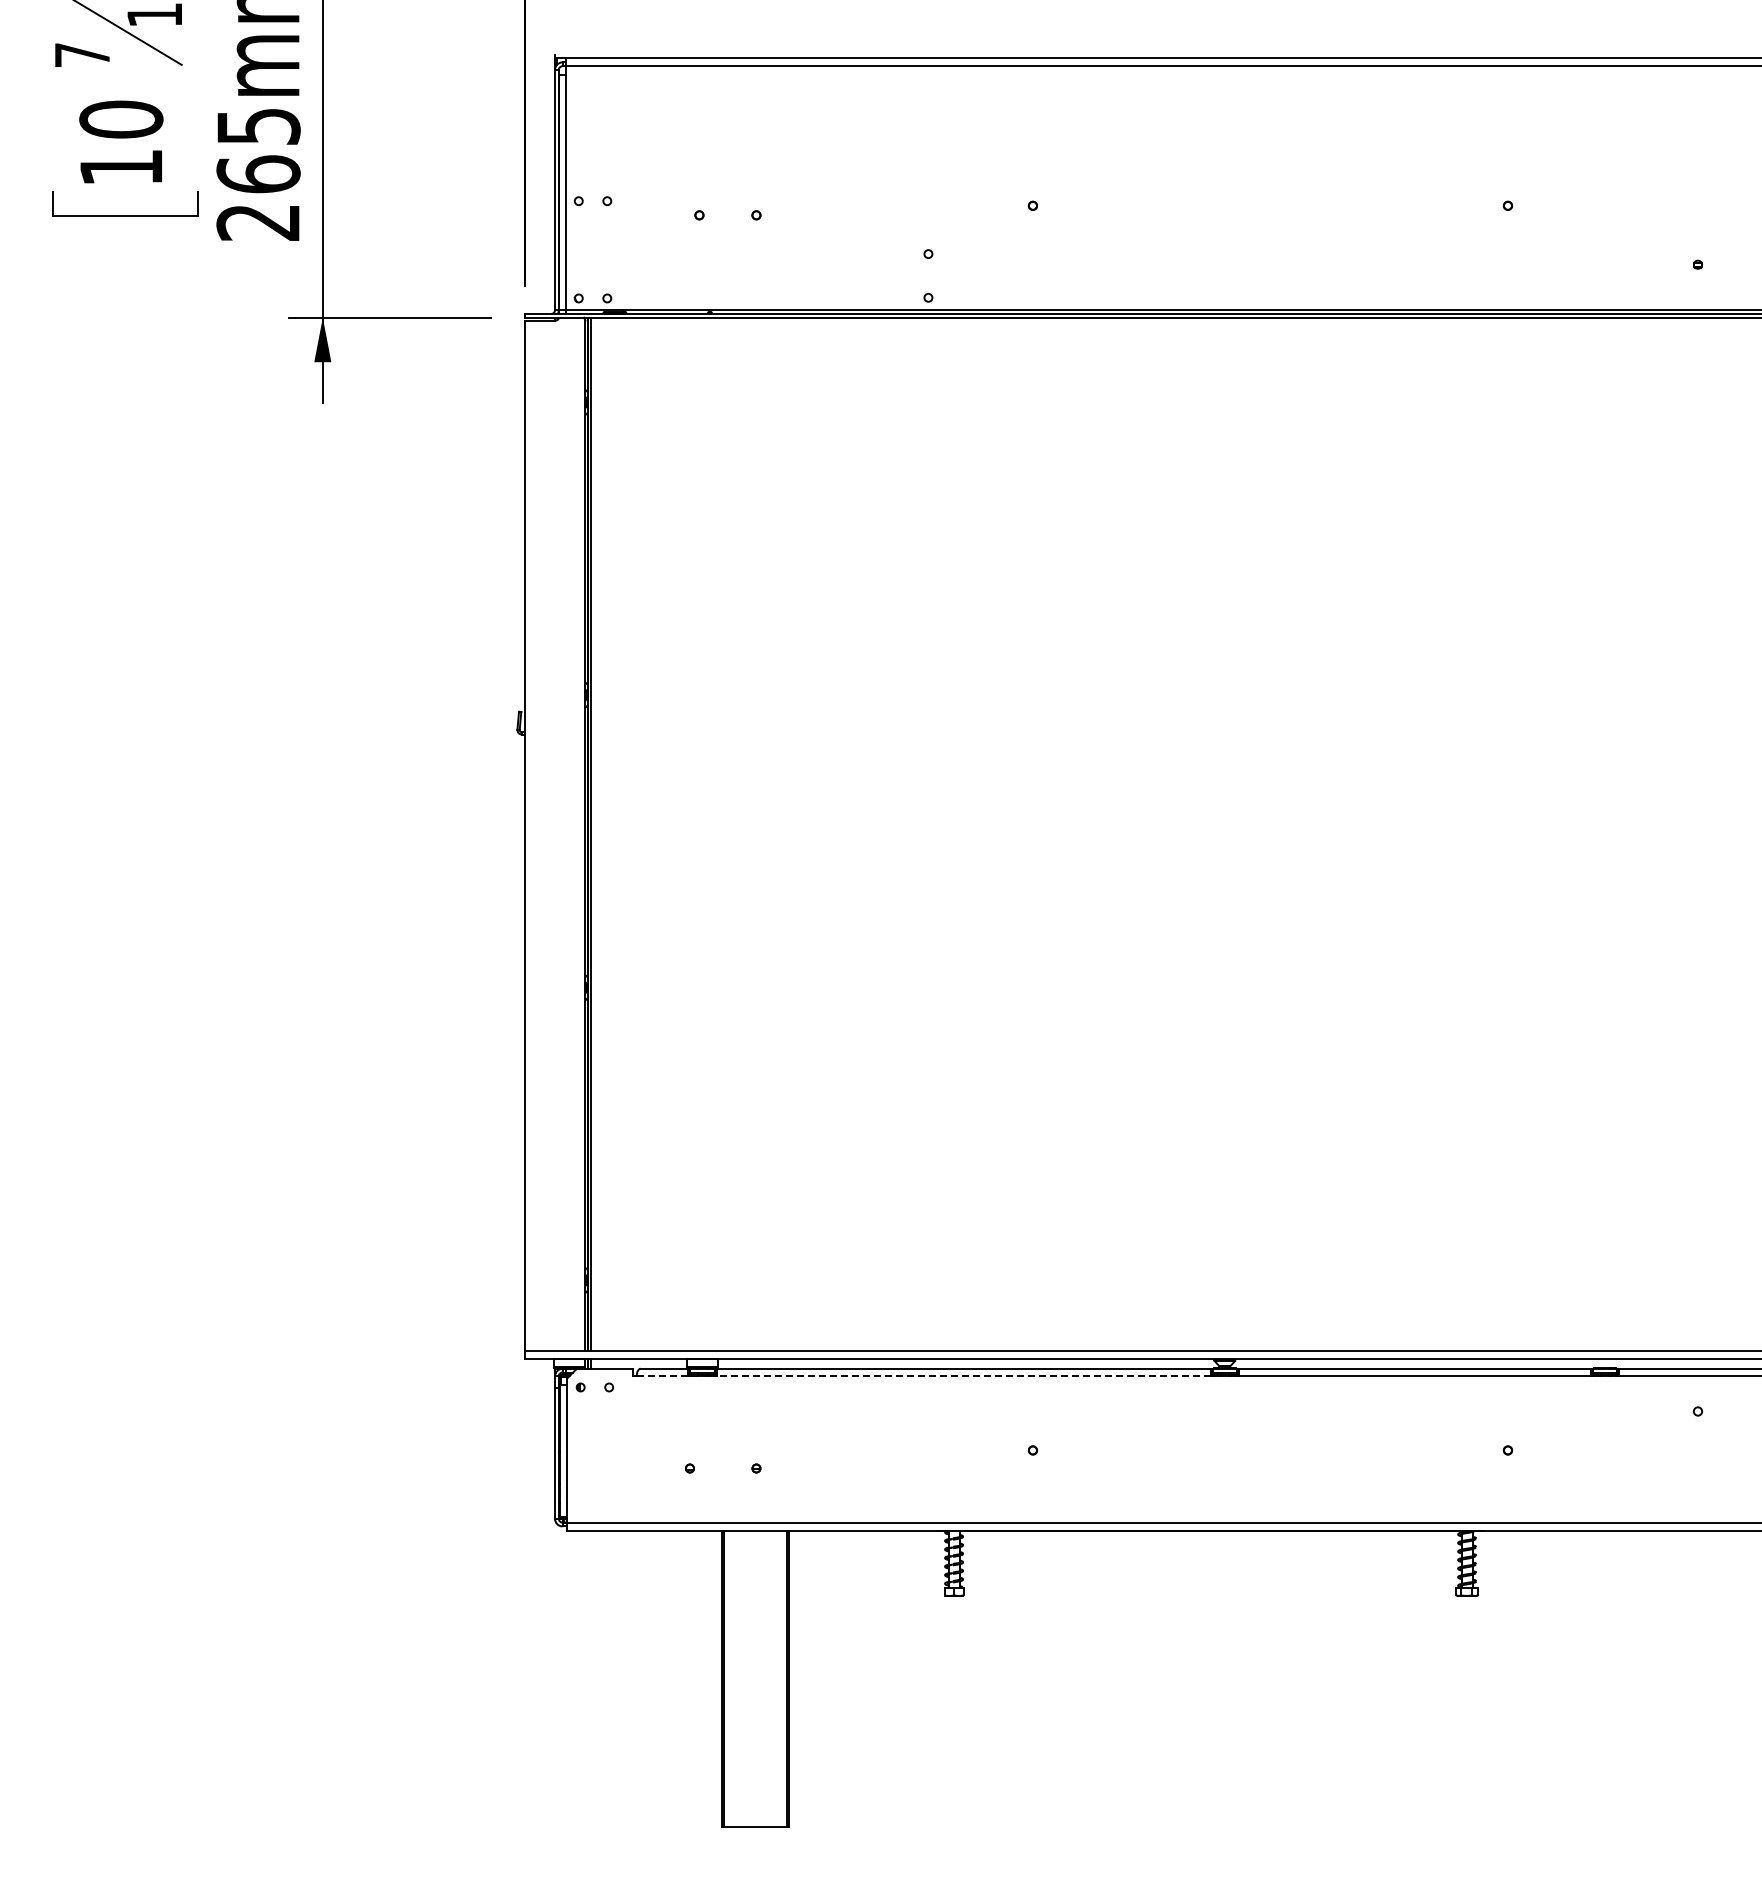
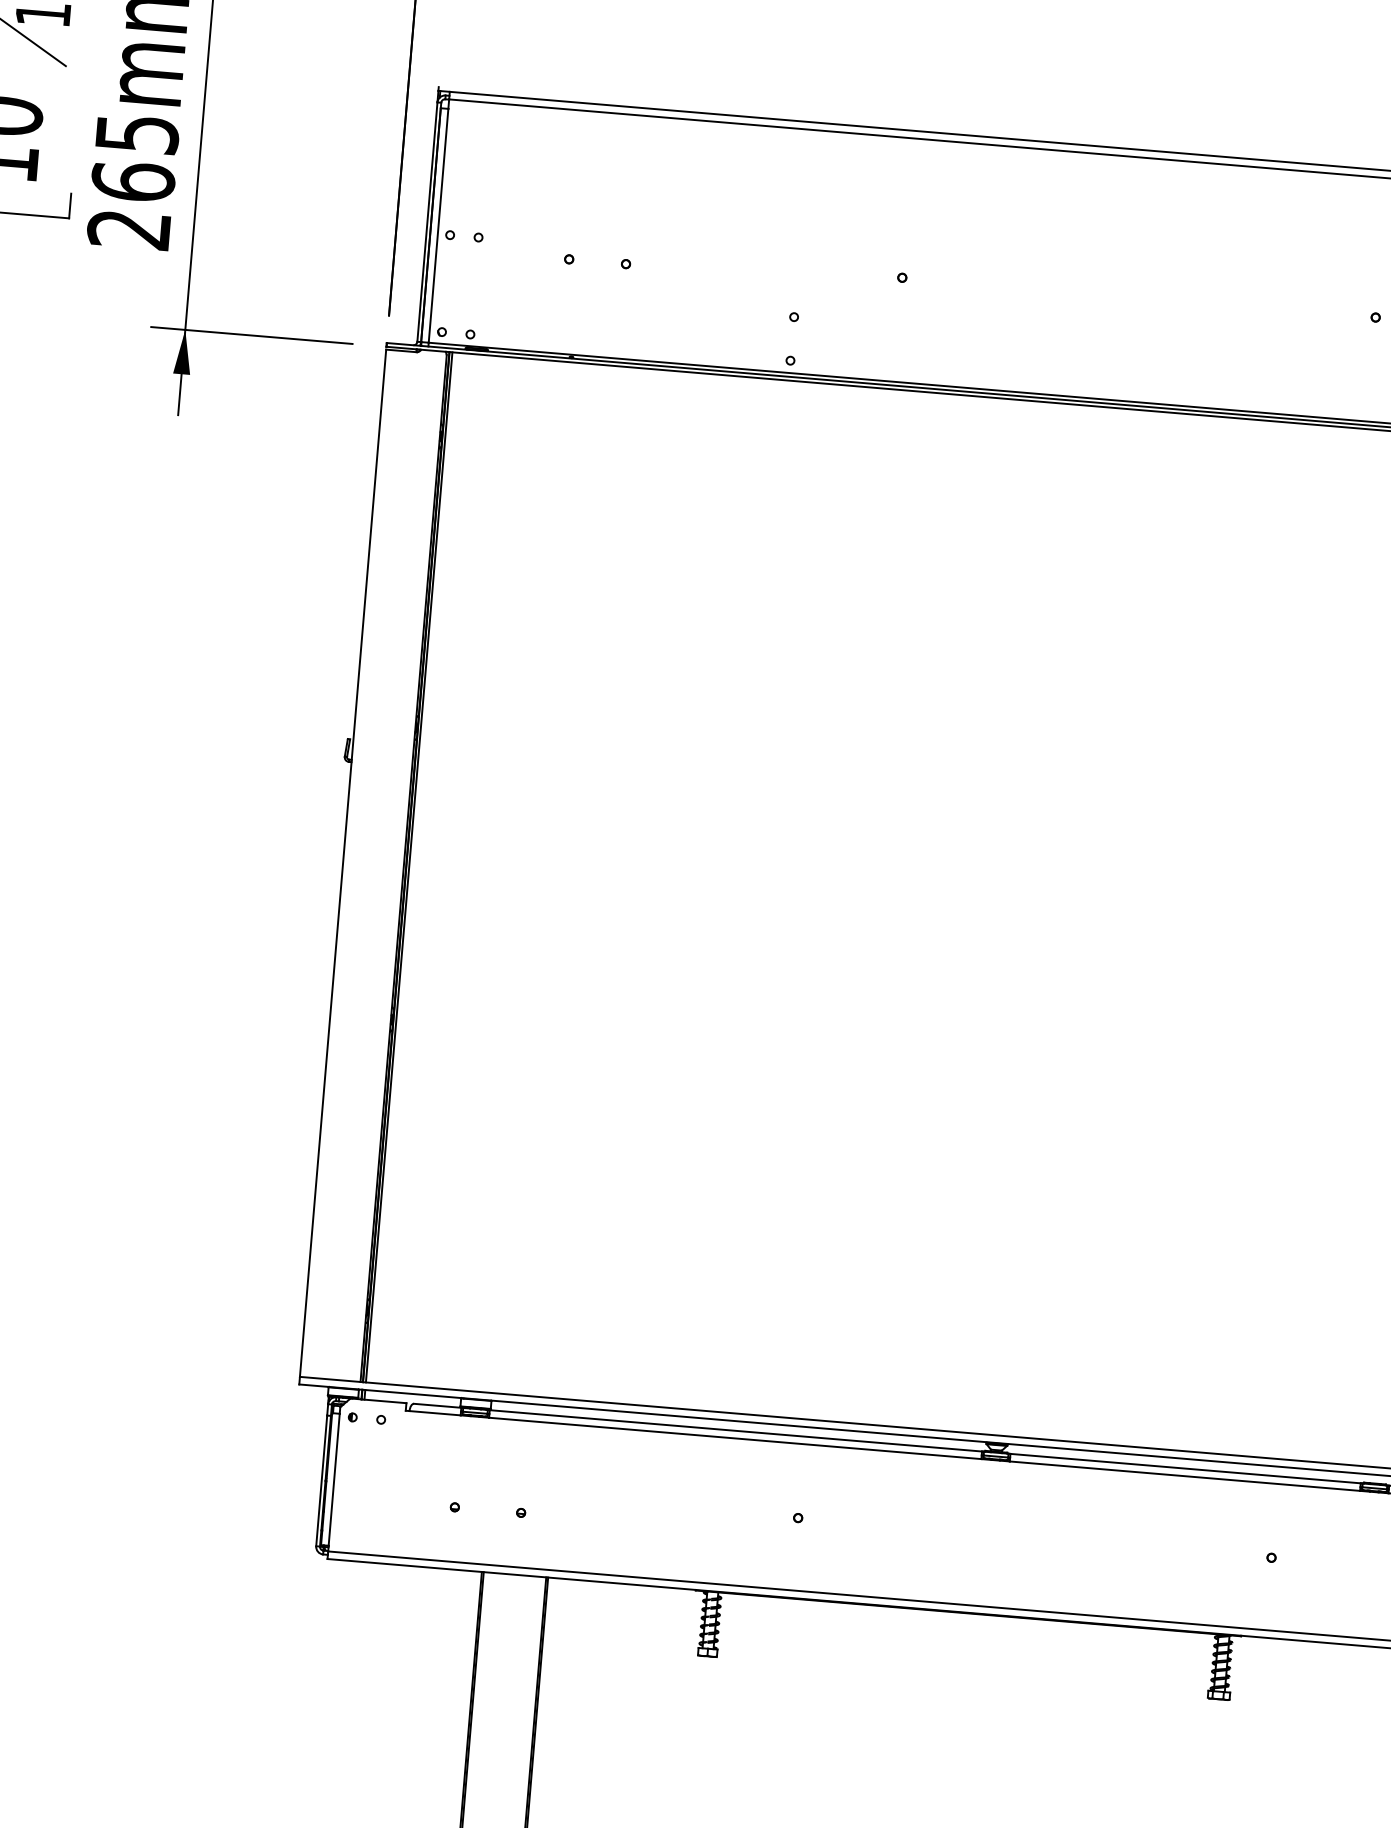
line: (662, 1376) -> (435, 1413), dashed -> solid
line: (963, 1376) -> (735, 1438), dashed -> solid

